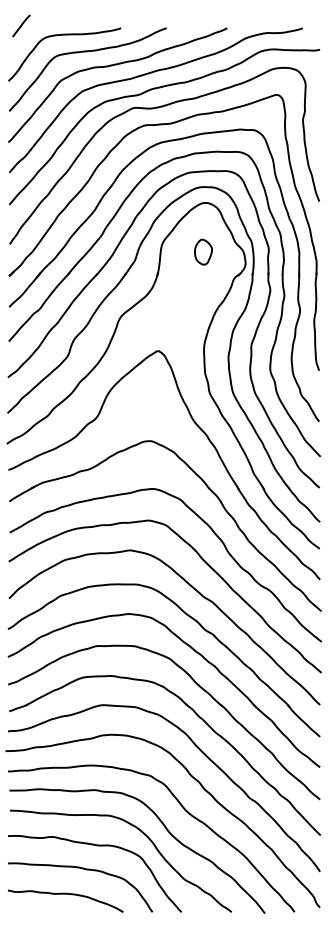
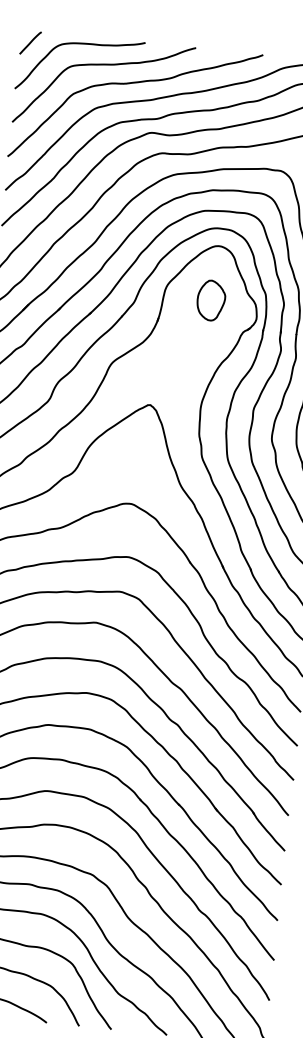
line: (21, 25) -> (30, 42), moved
part: (203, 251) -> (211, 299), size x1.43

